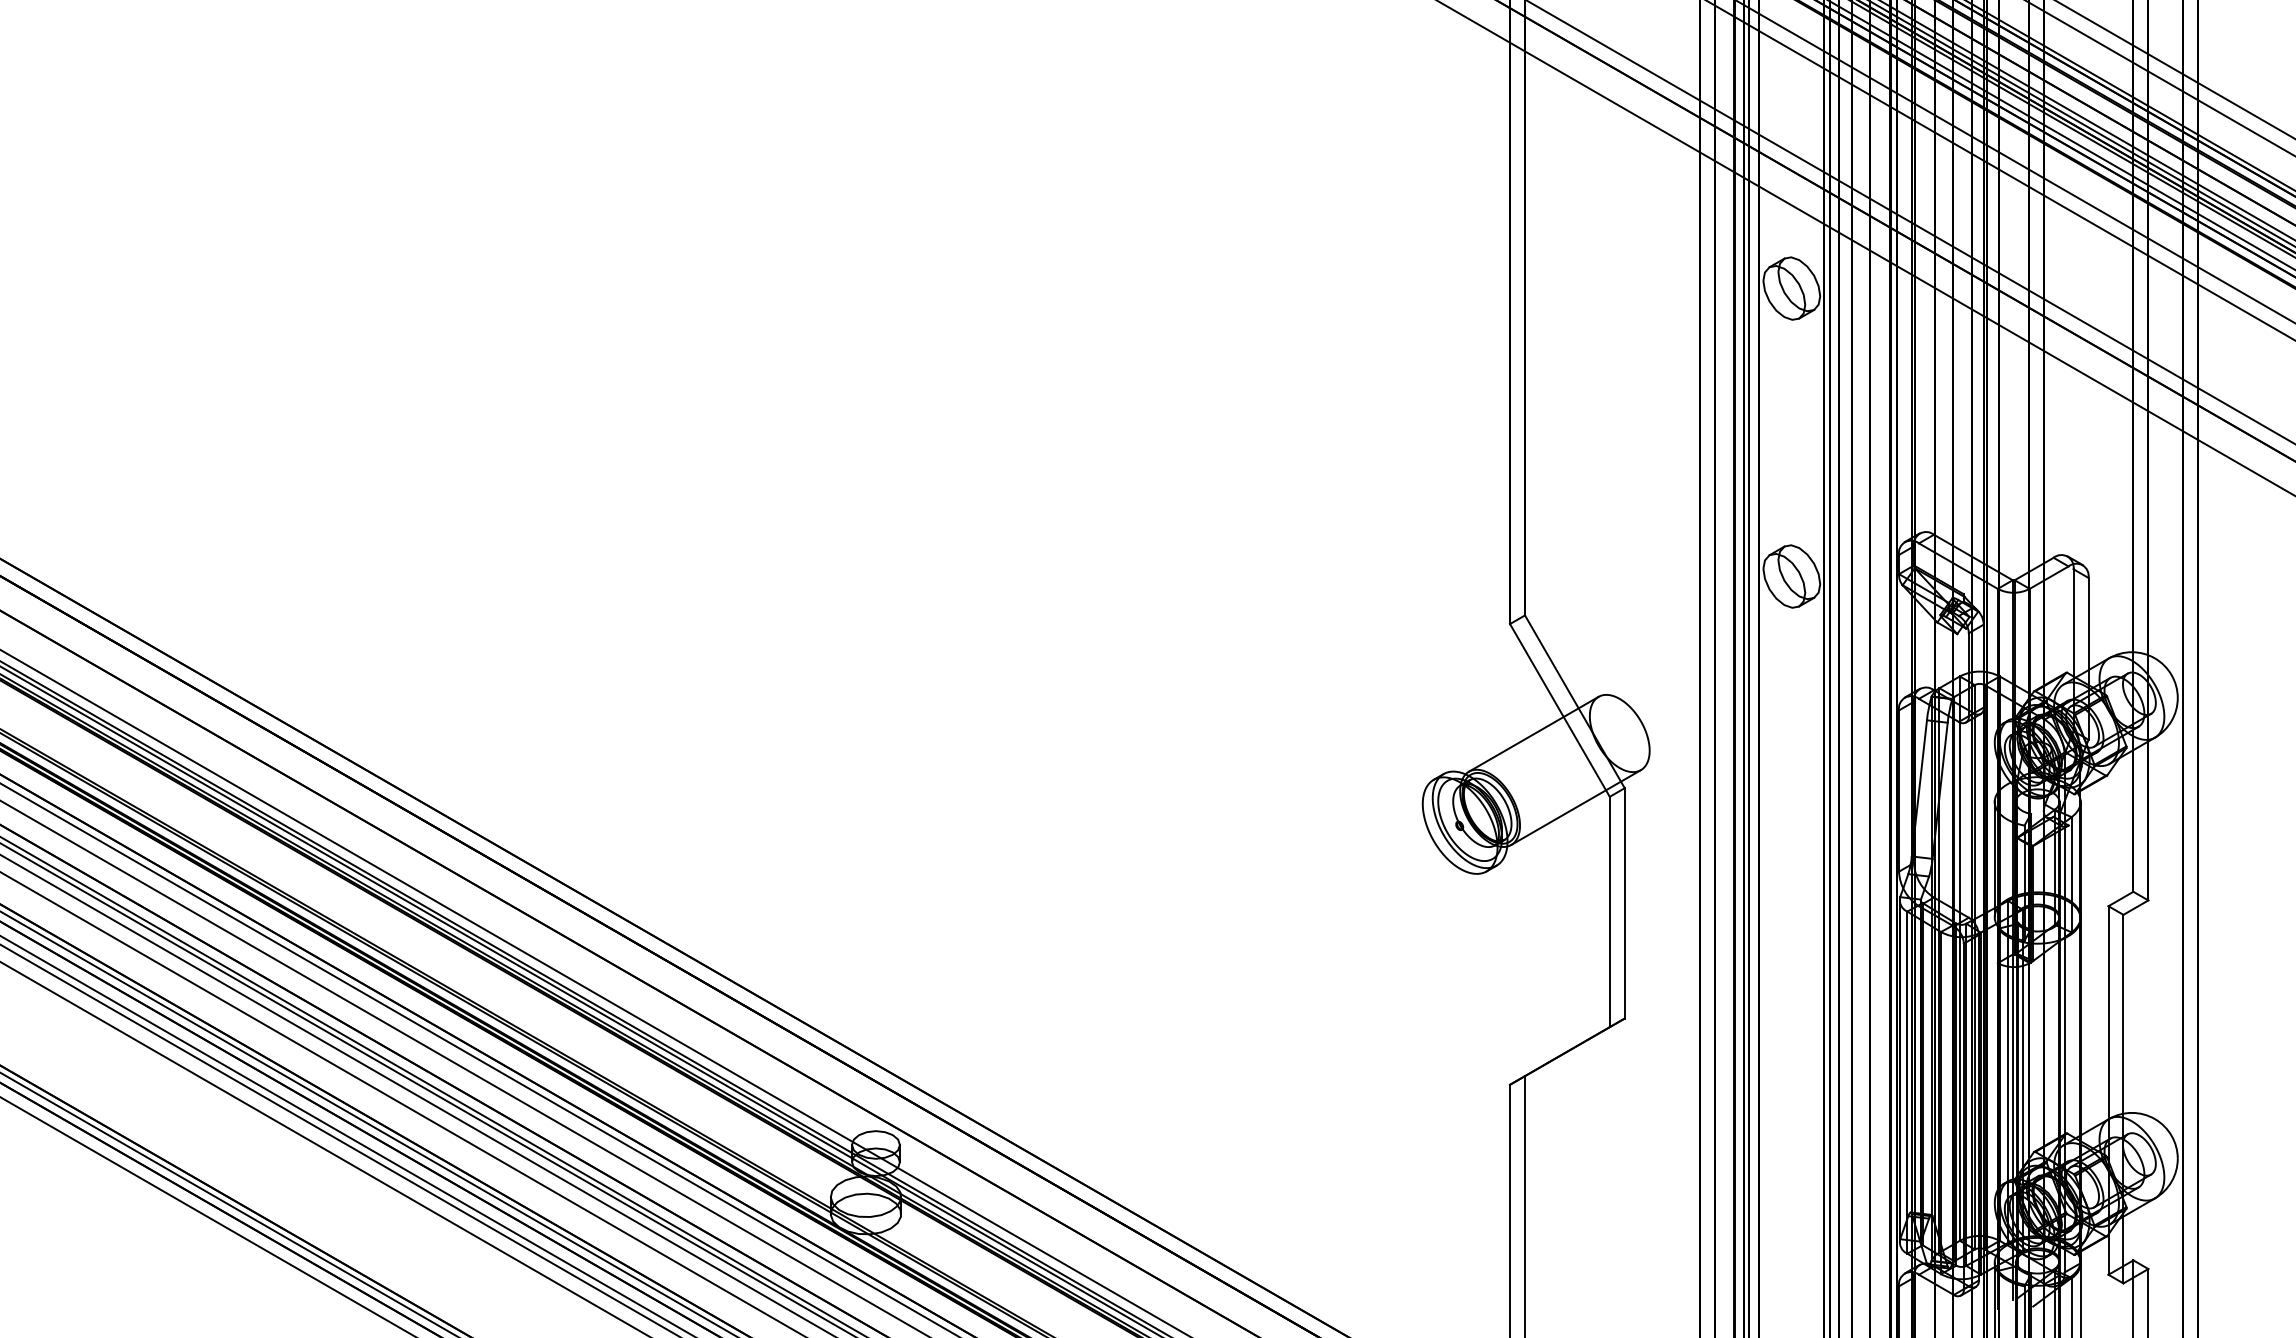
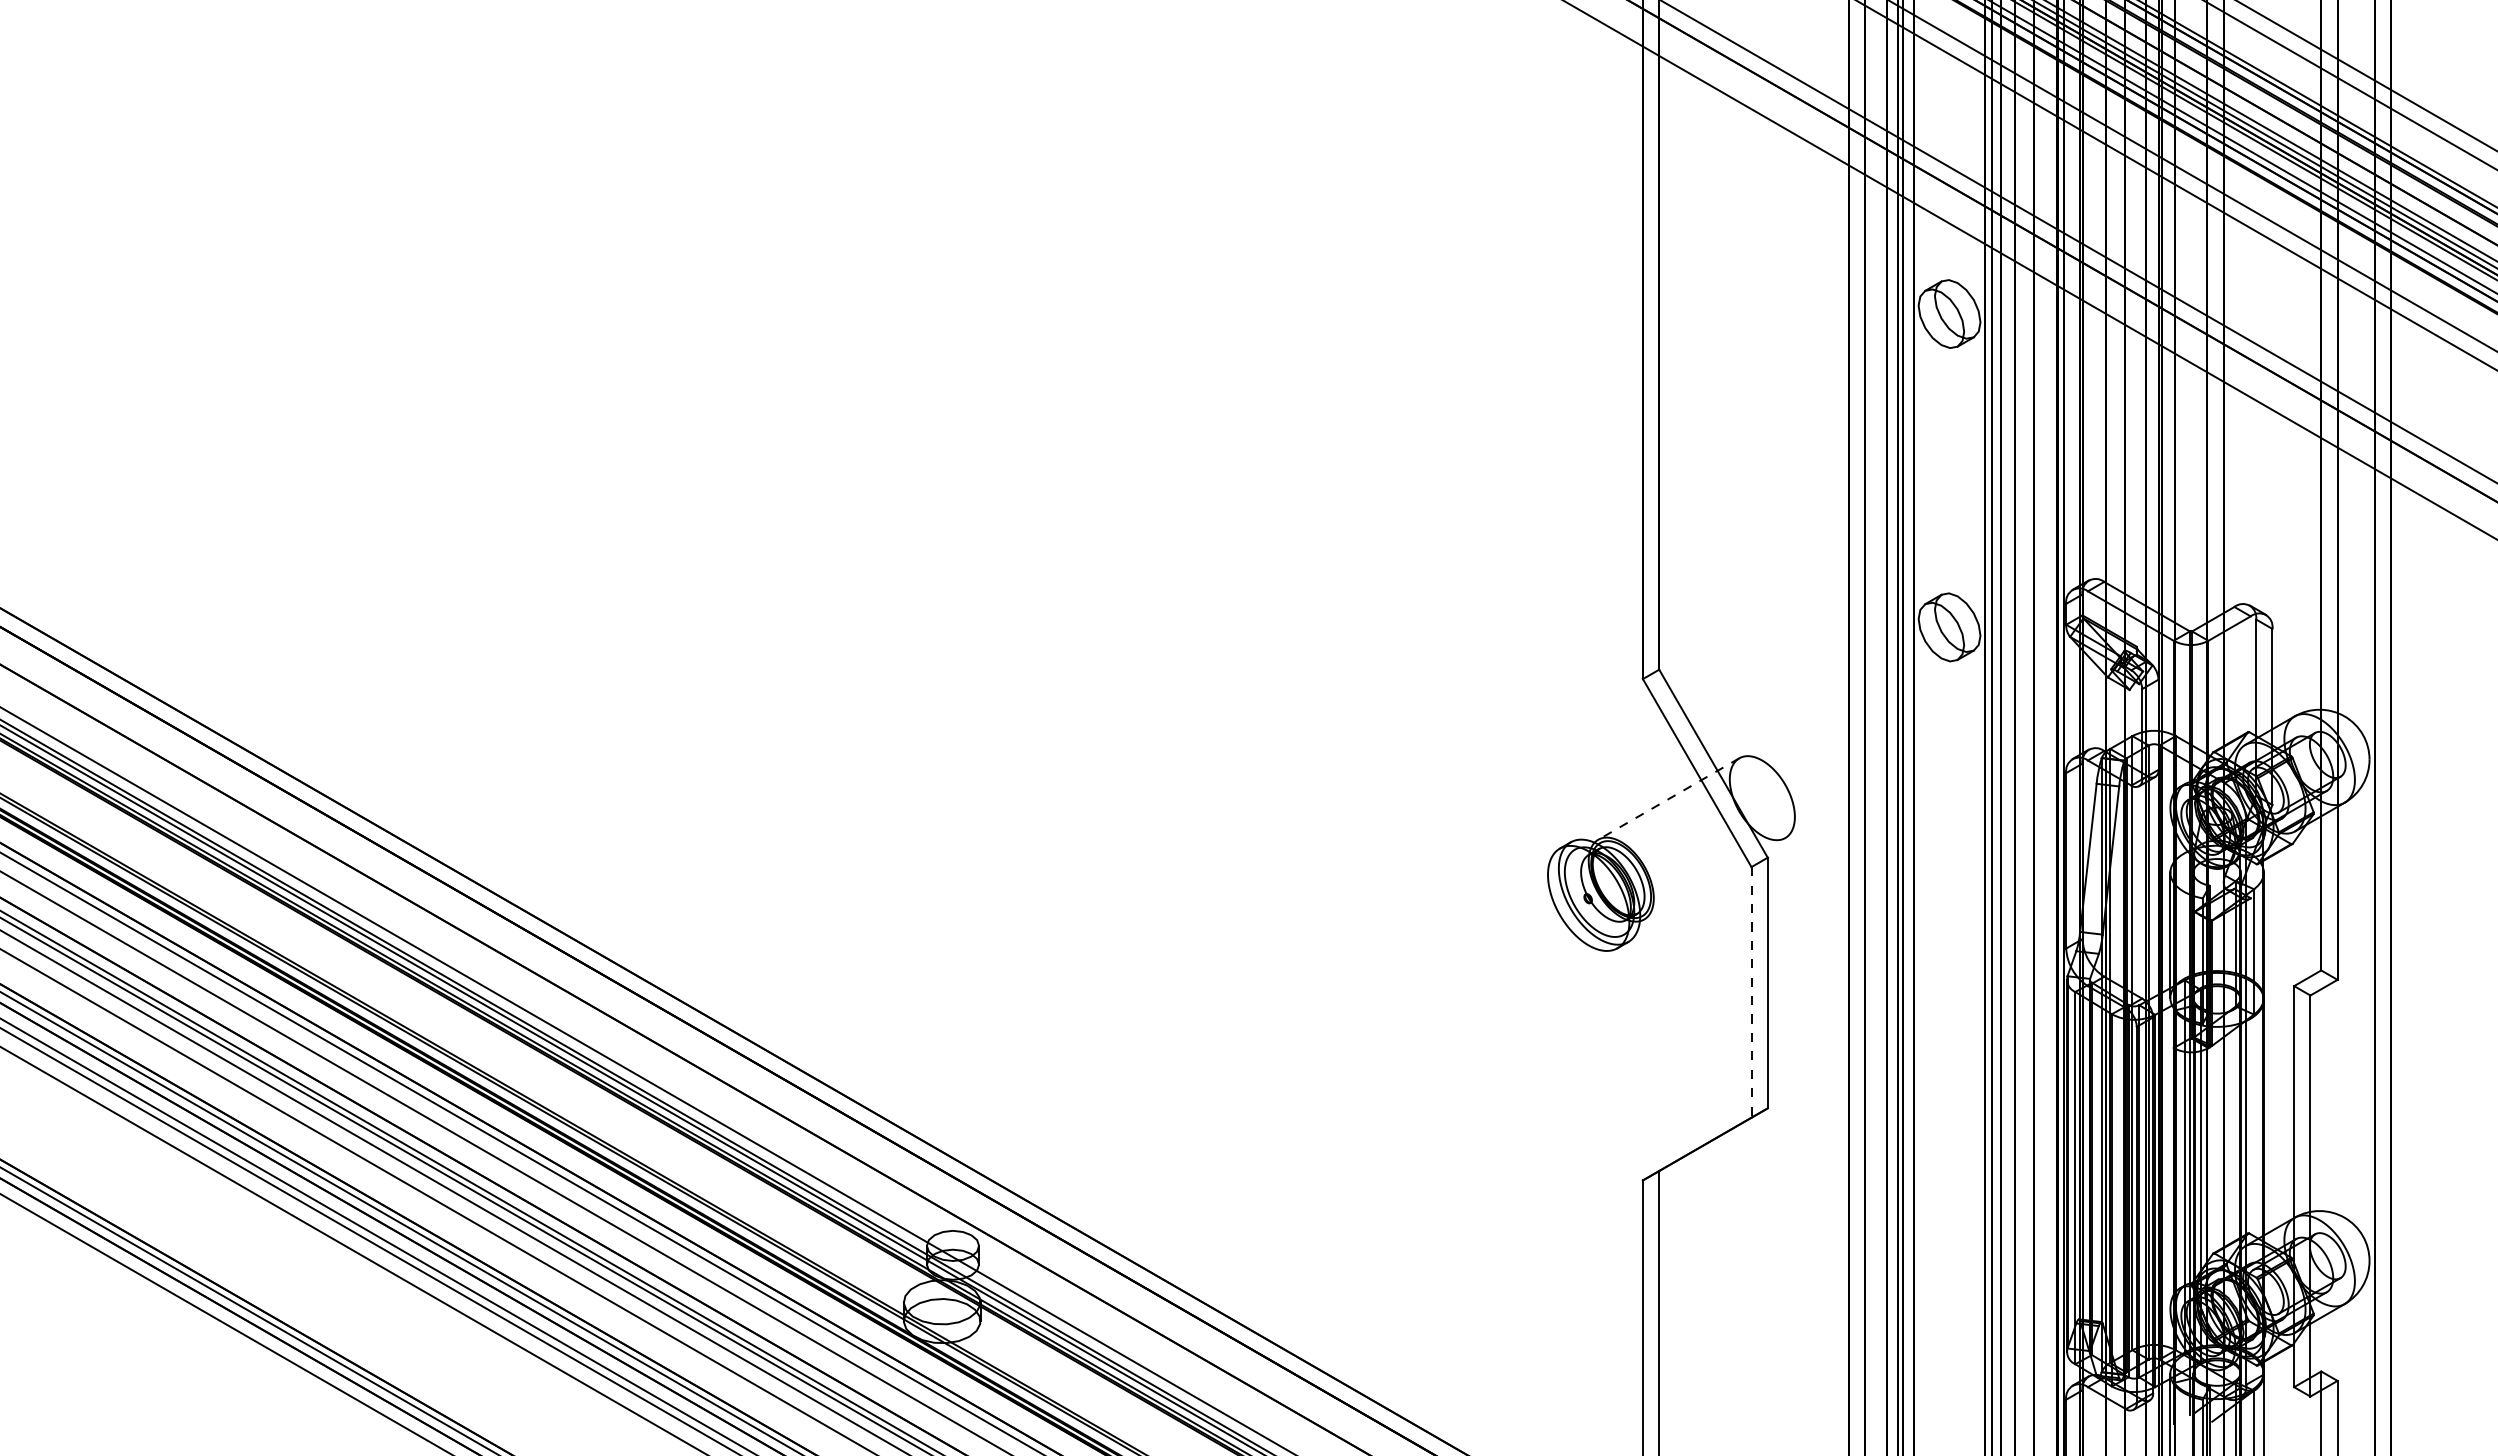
line: (1533, 734) -> (1668, 799), solid -> dashed
line: (1575, 807) -> (1714, 878), removed
line: (1609, 912) -> (1751, 992), solid -> dashed

